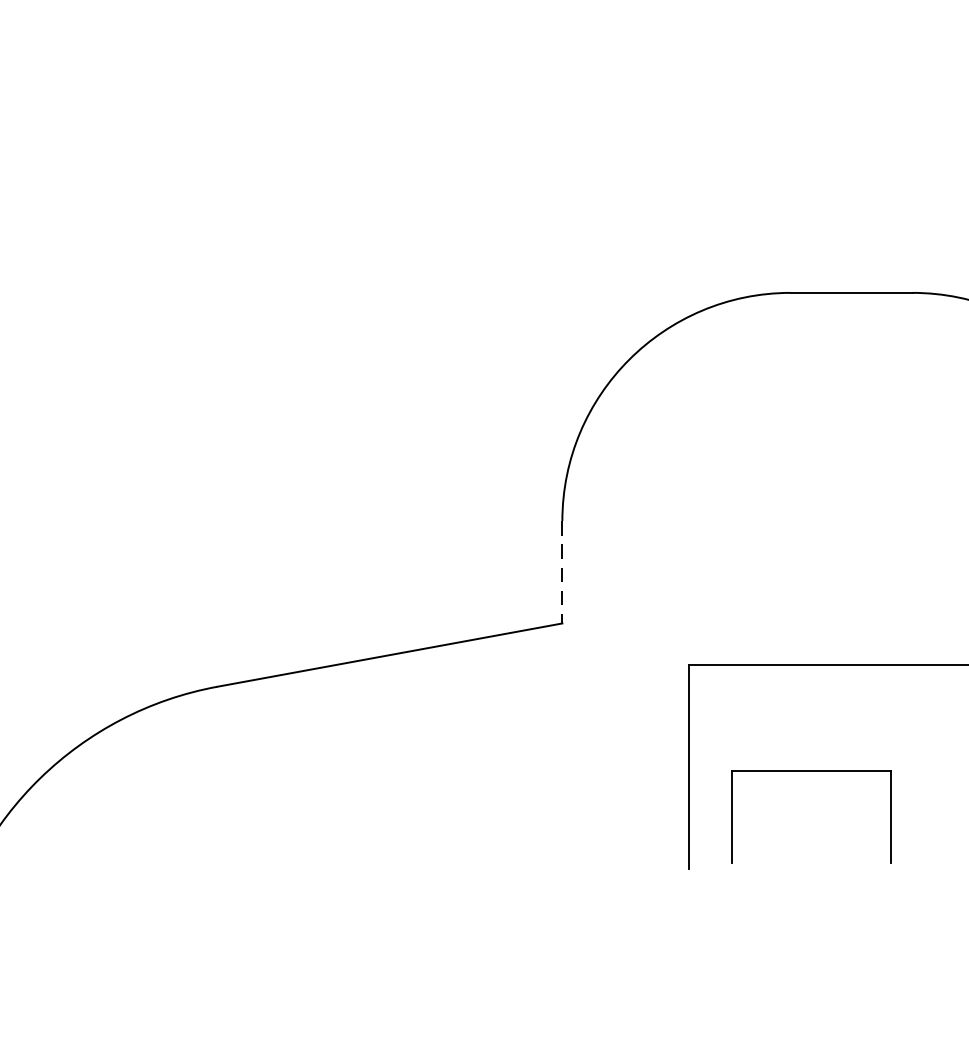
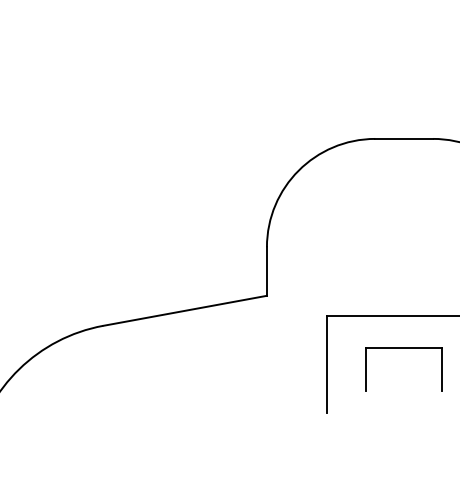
line: (561, 574) -> (266, 272), dashed -> solid
part: (810, 772) -> (403, 348), moved

